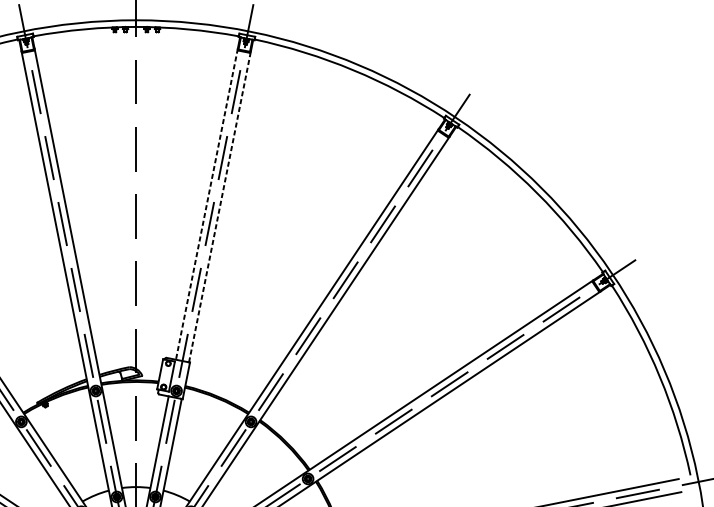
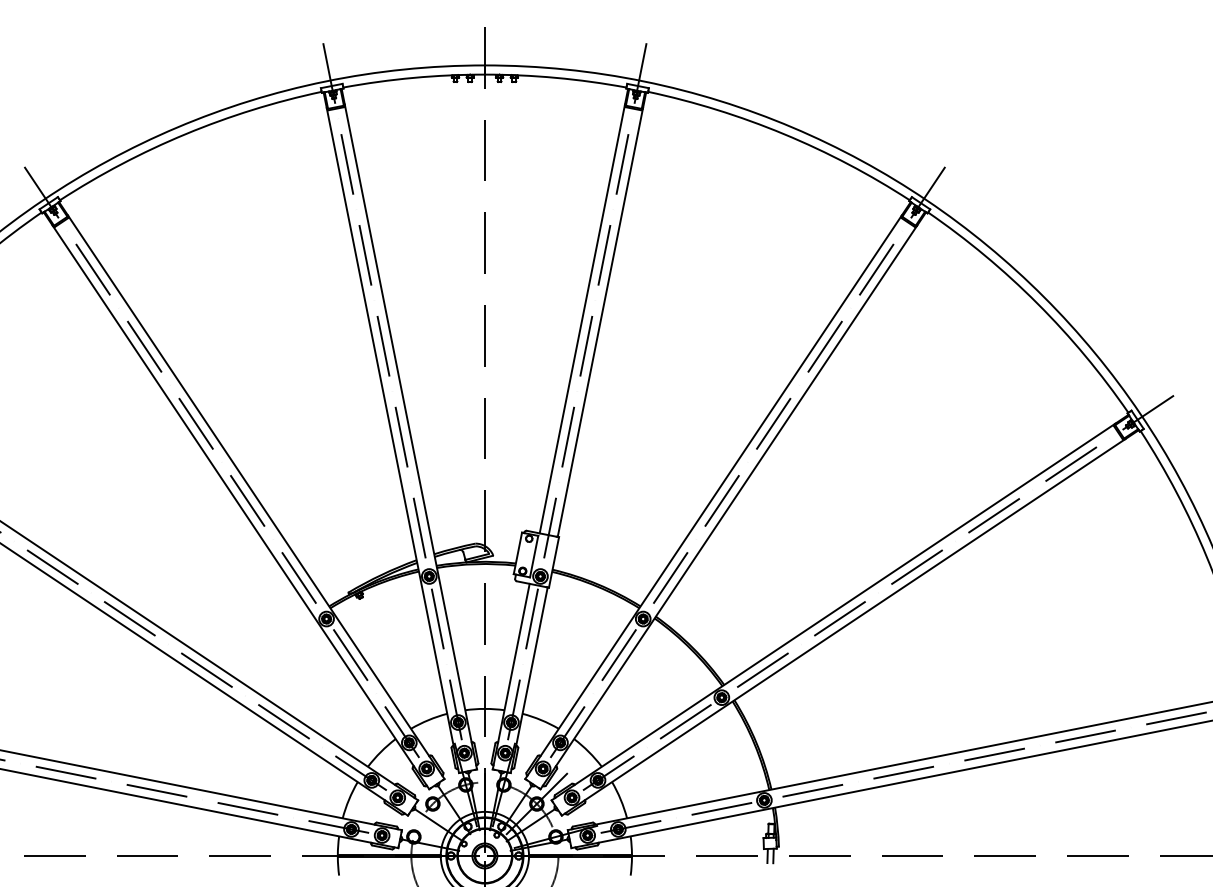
line: (207, 203) -> (582, 318), dashed -> solid
line: (220, 206) -> (600, 322), dashed -> solid

